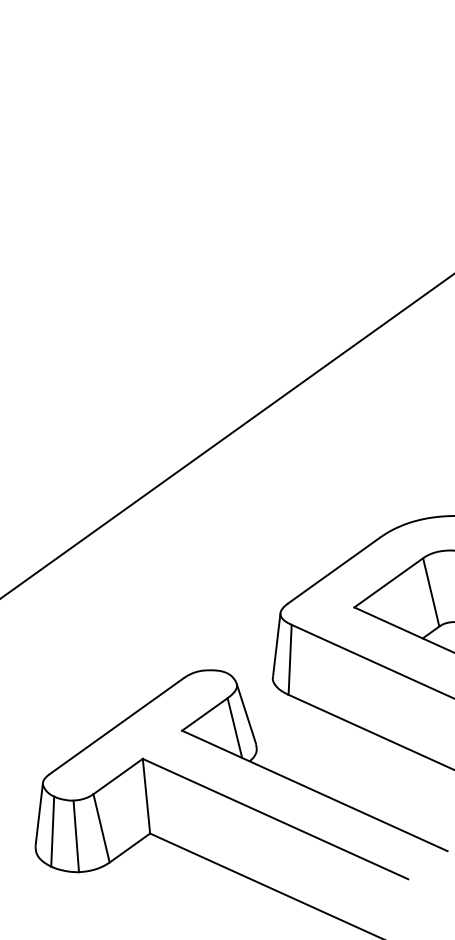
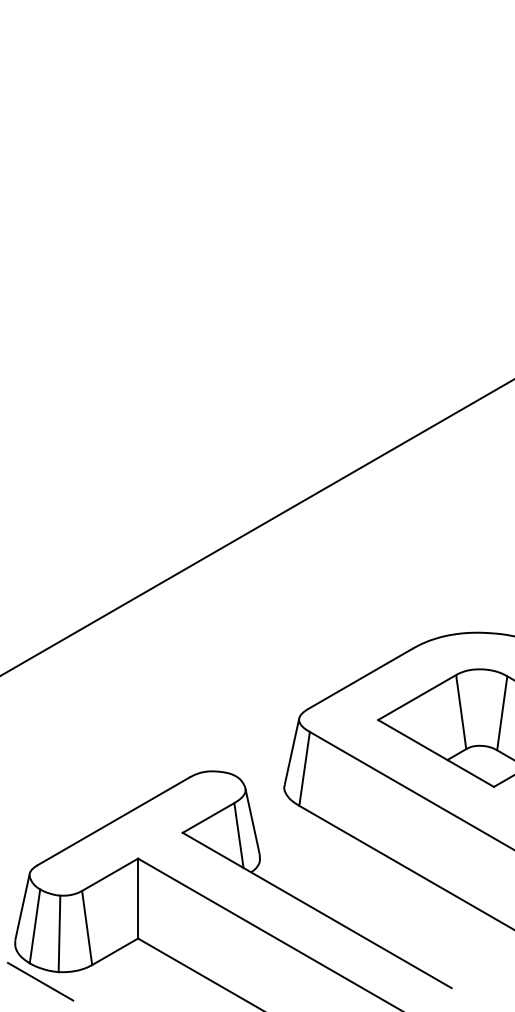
line: (62, 882) -> (40, 981), added

